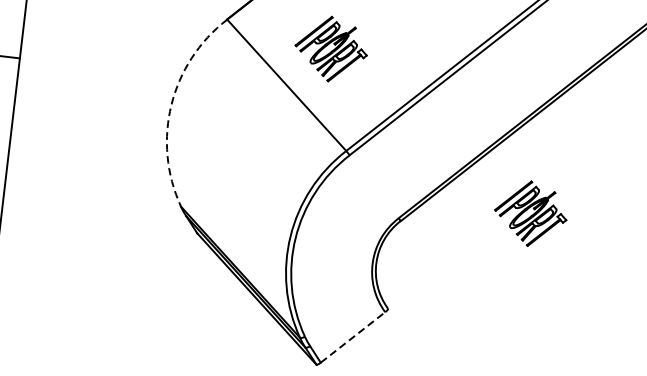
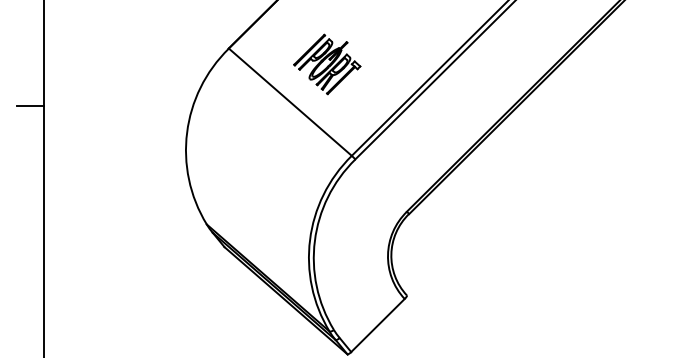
arc: (171, 104) -> (187, 132), dashed -> solid
part: (531, 213) -> (527, 193), removed
line: (352, 337) -> (377, 325), dashed -> solid

